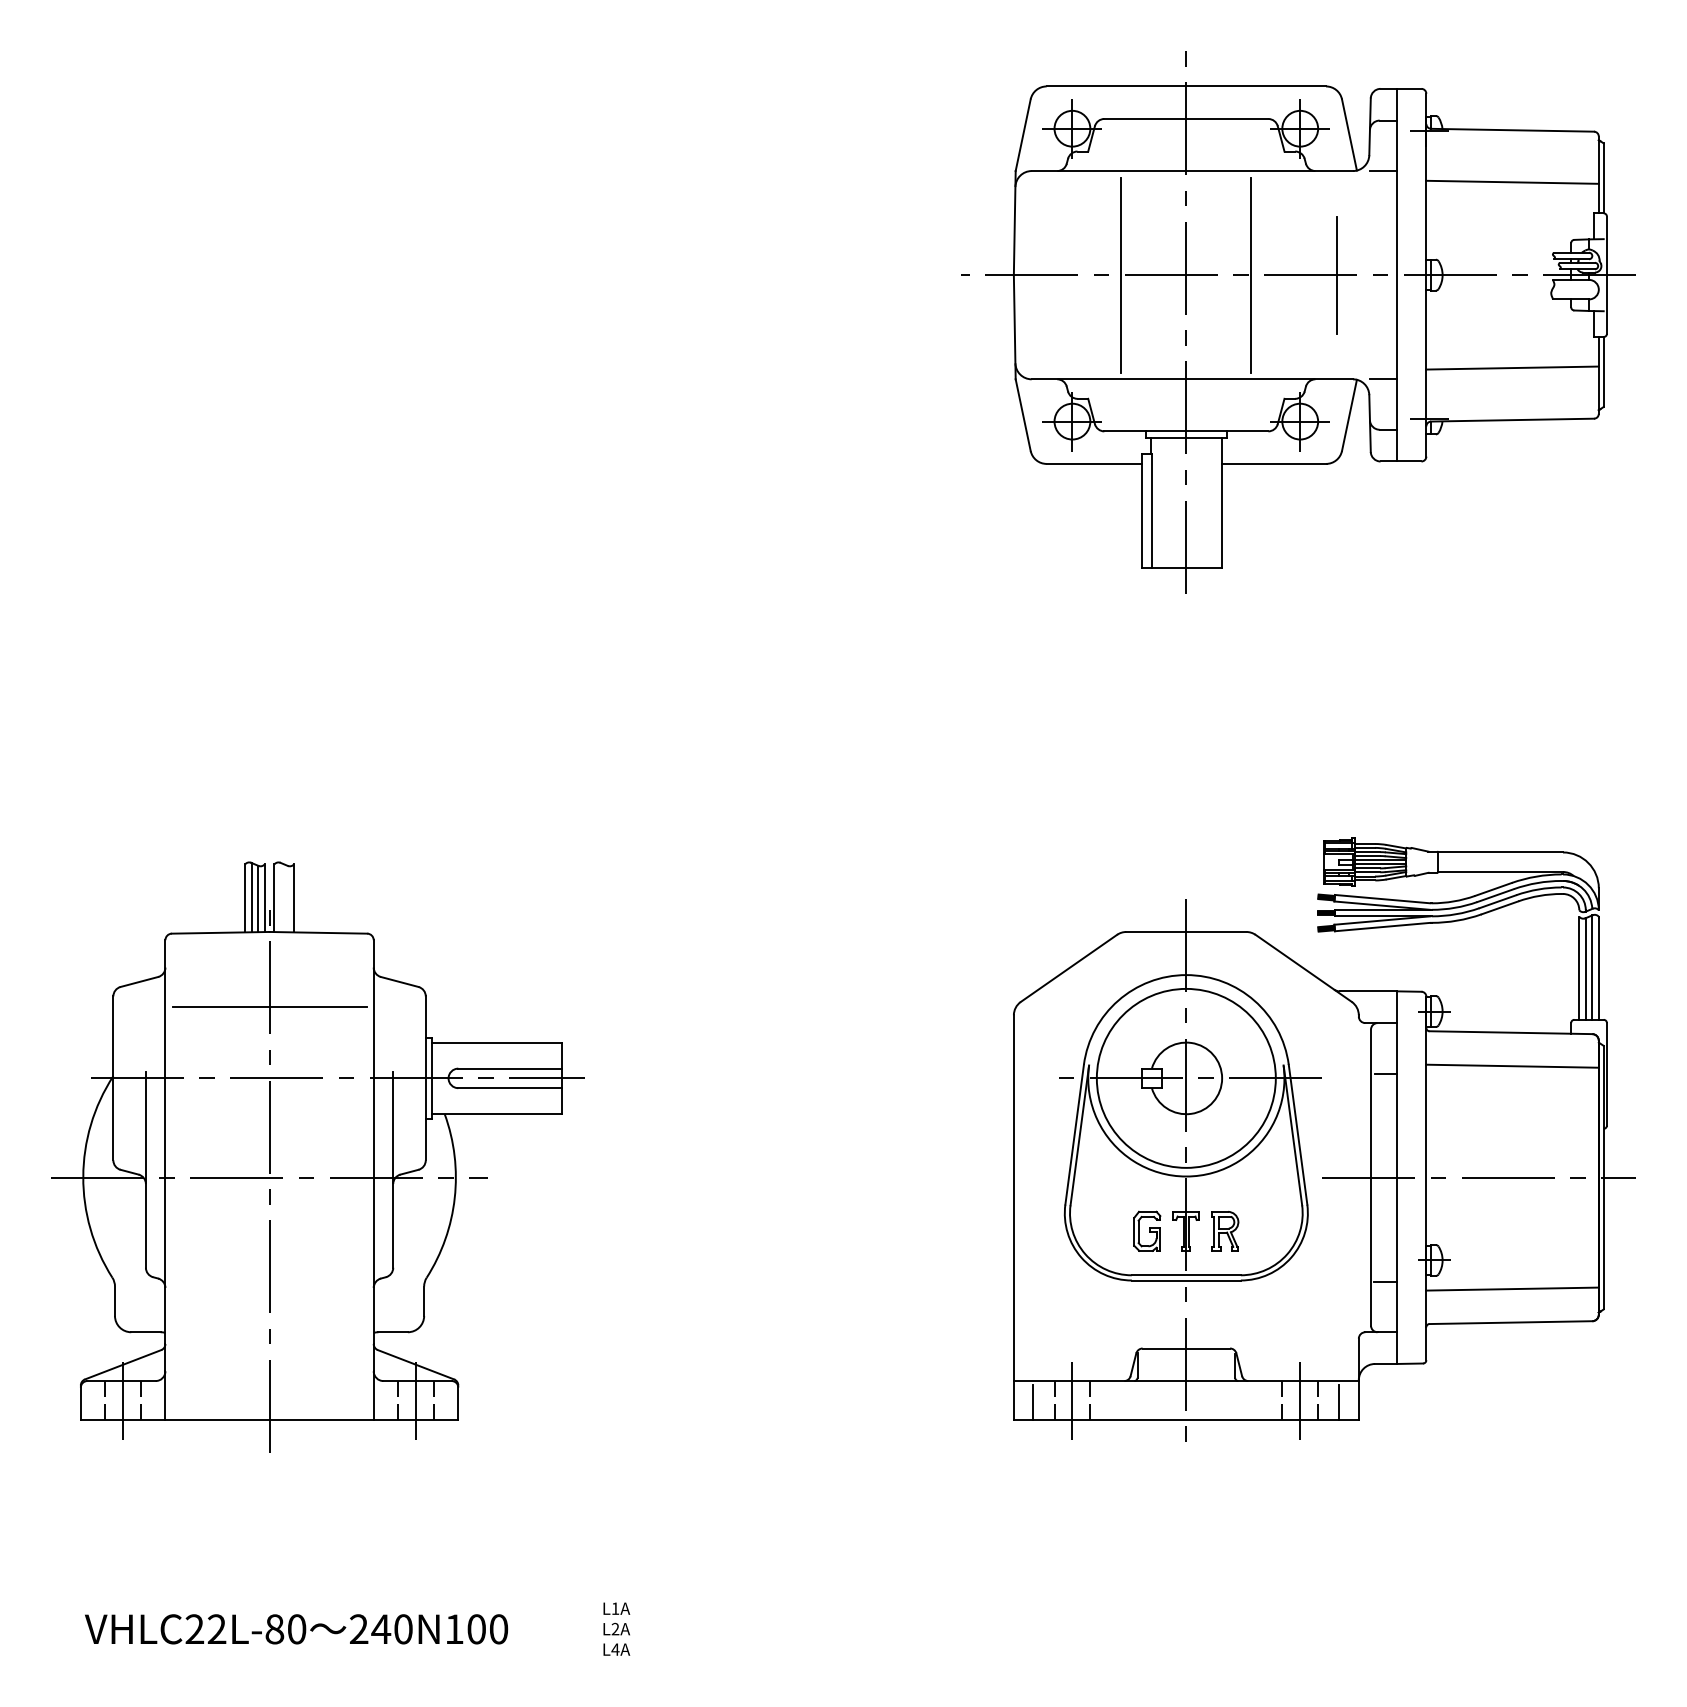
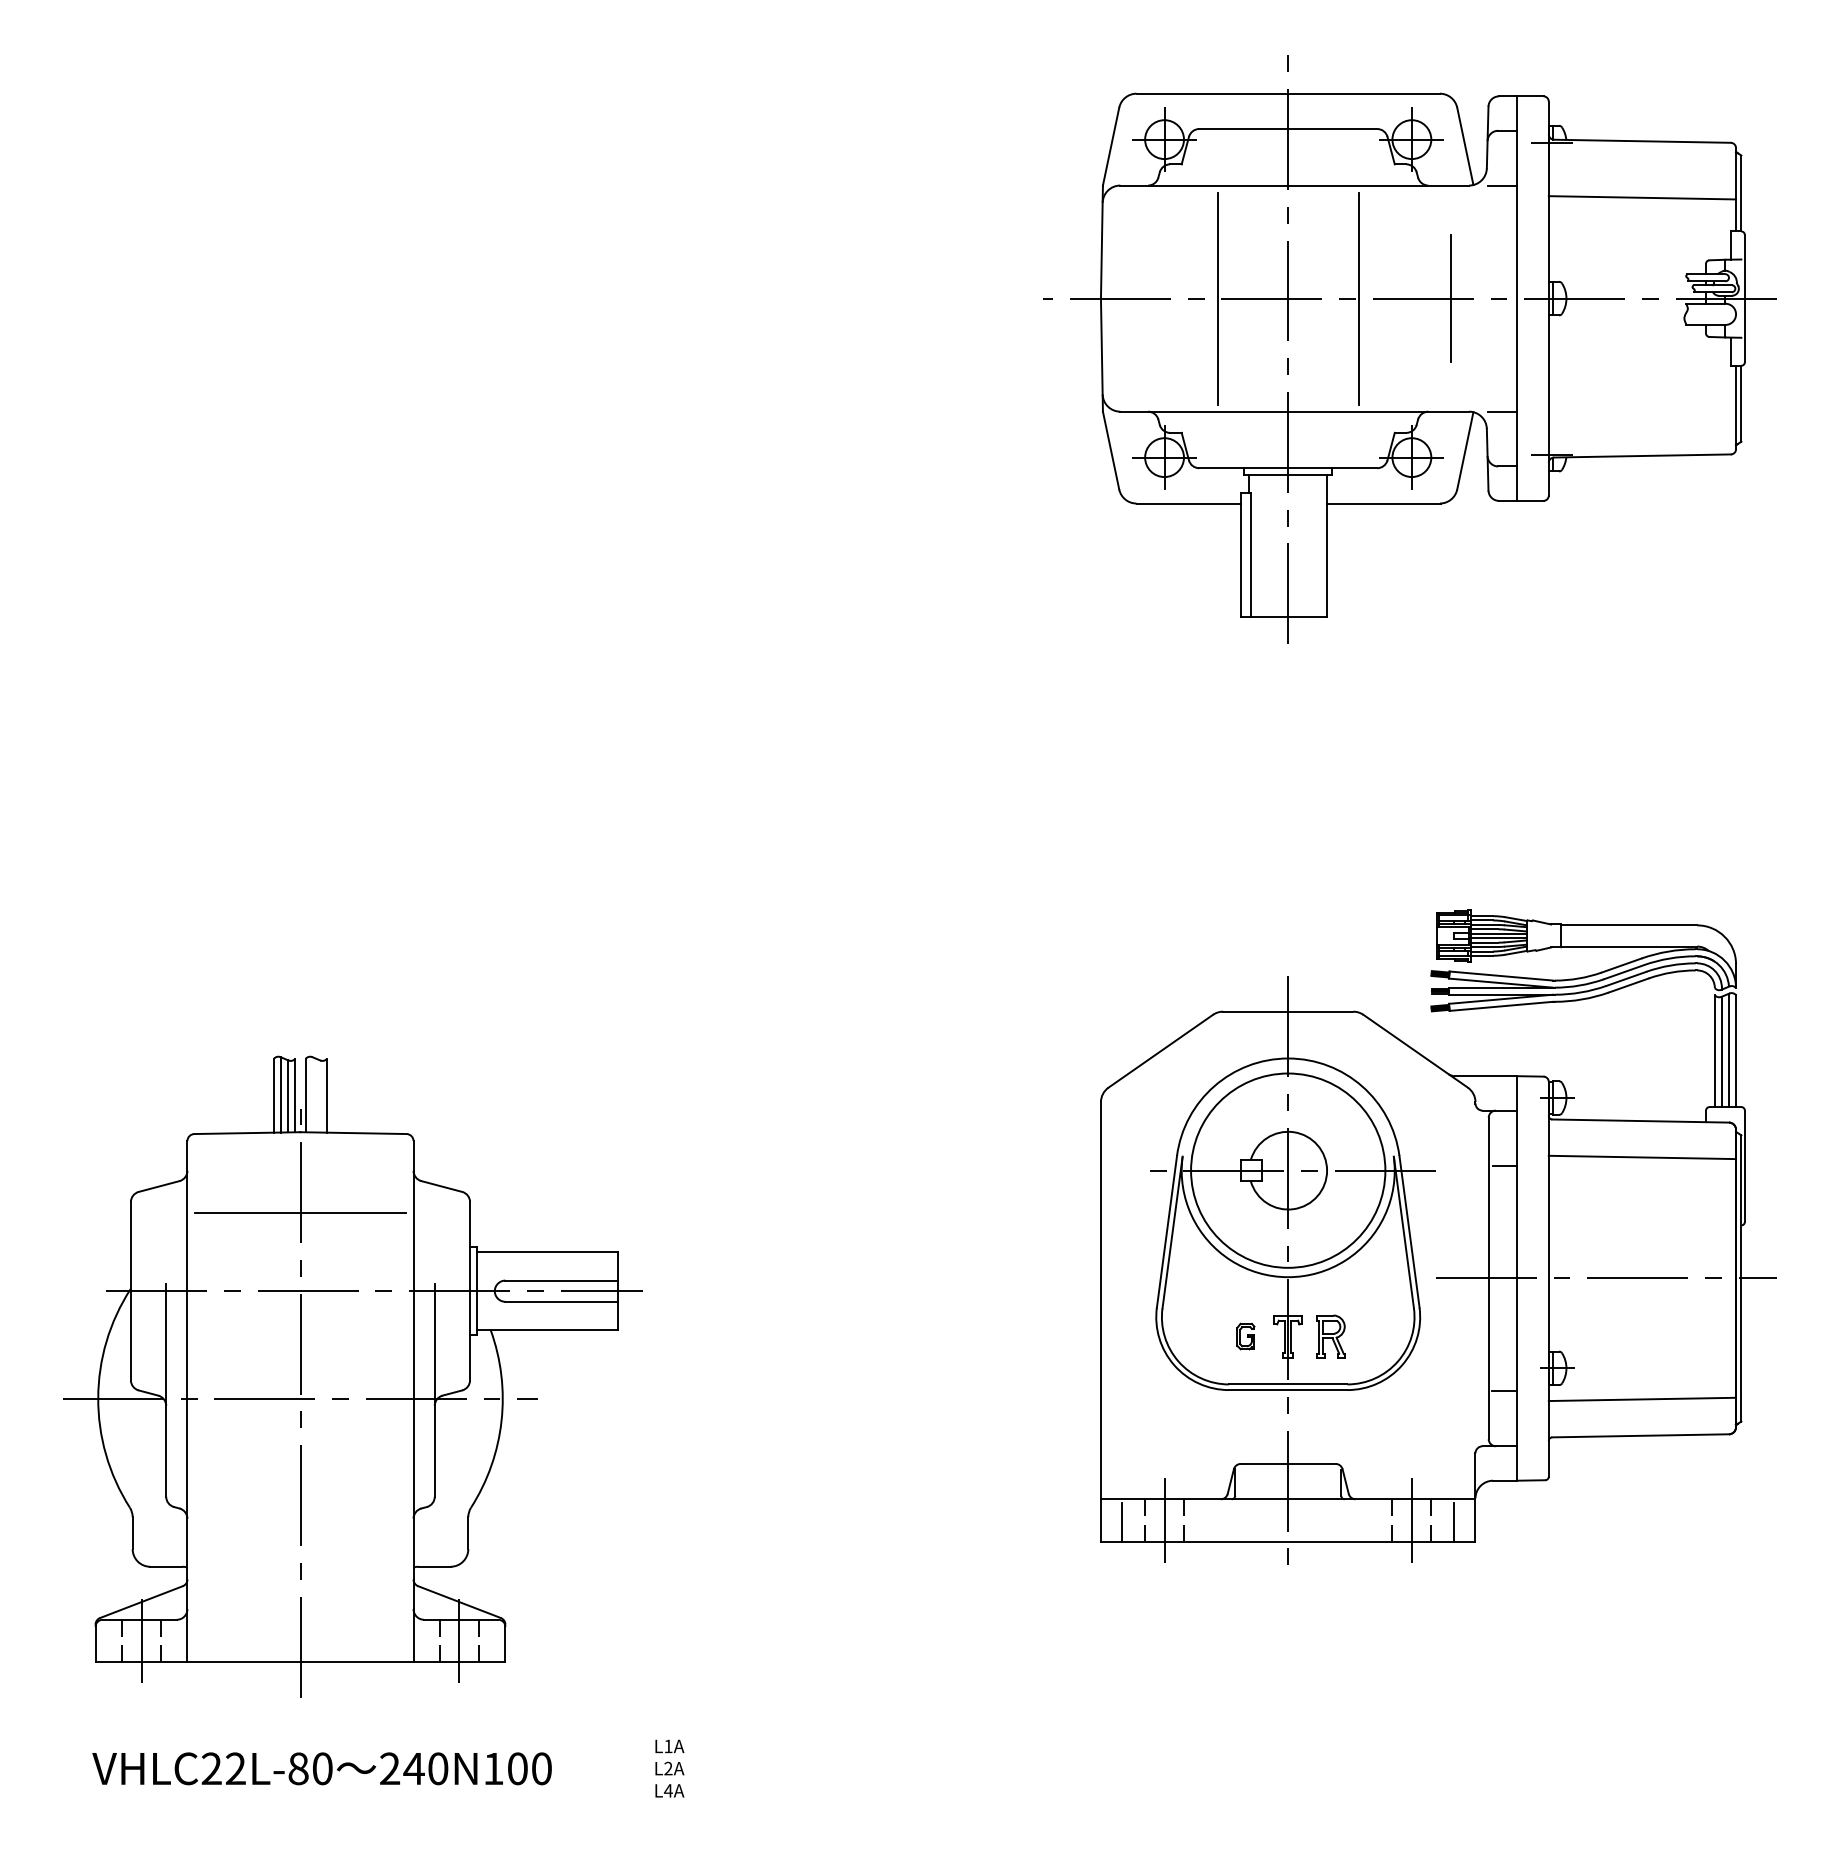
line: (1512, 367) -> (1642, 398), removed
part: (317, 1156) -> (352, 1375), moved
part: (1147, 1230) -> (1246, 1335), size x0.6

